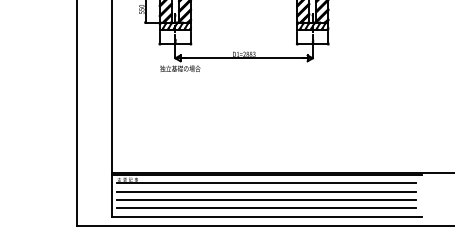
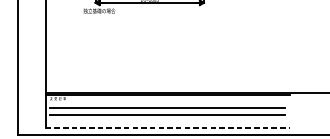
line: (266, 183) -> (167, 101), removed
line: (266, 208) -> (167, 121), removed
line: (267, 216) -> (168, 127), solid -> dashed

